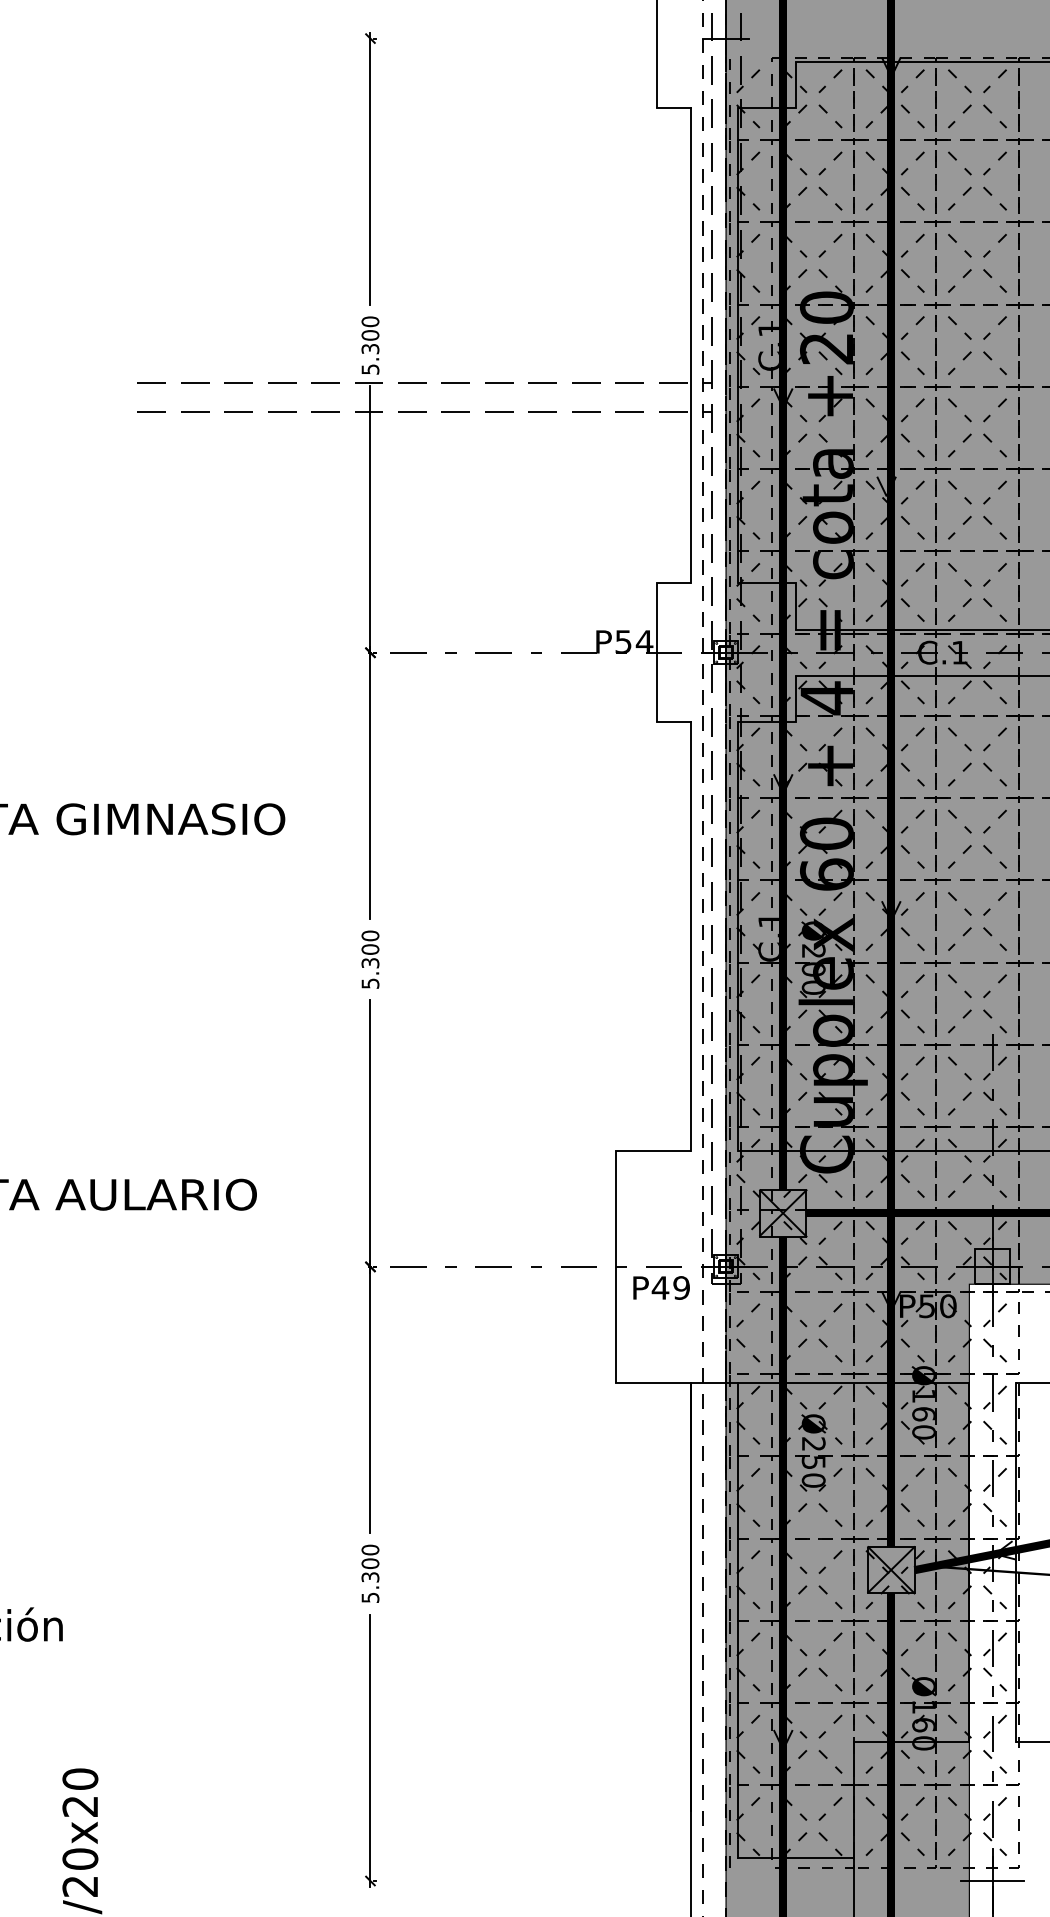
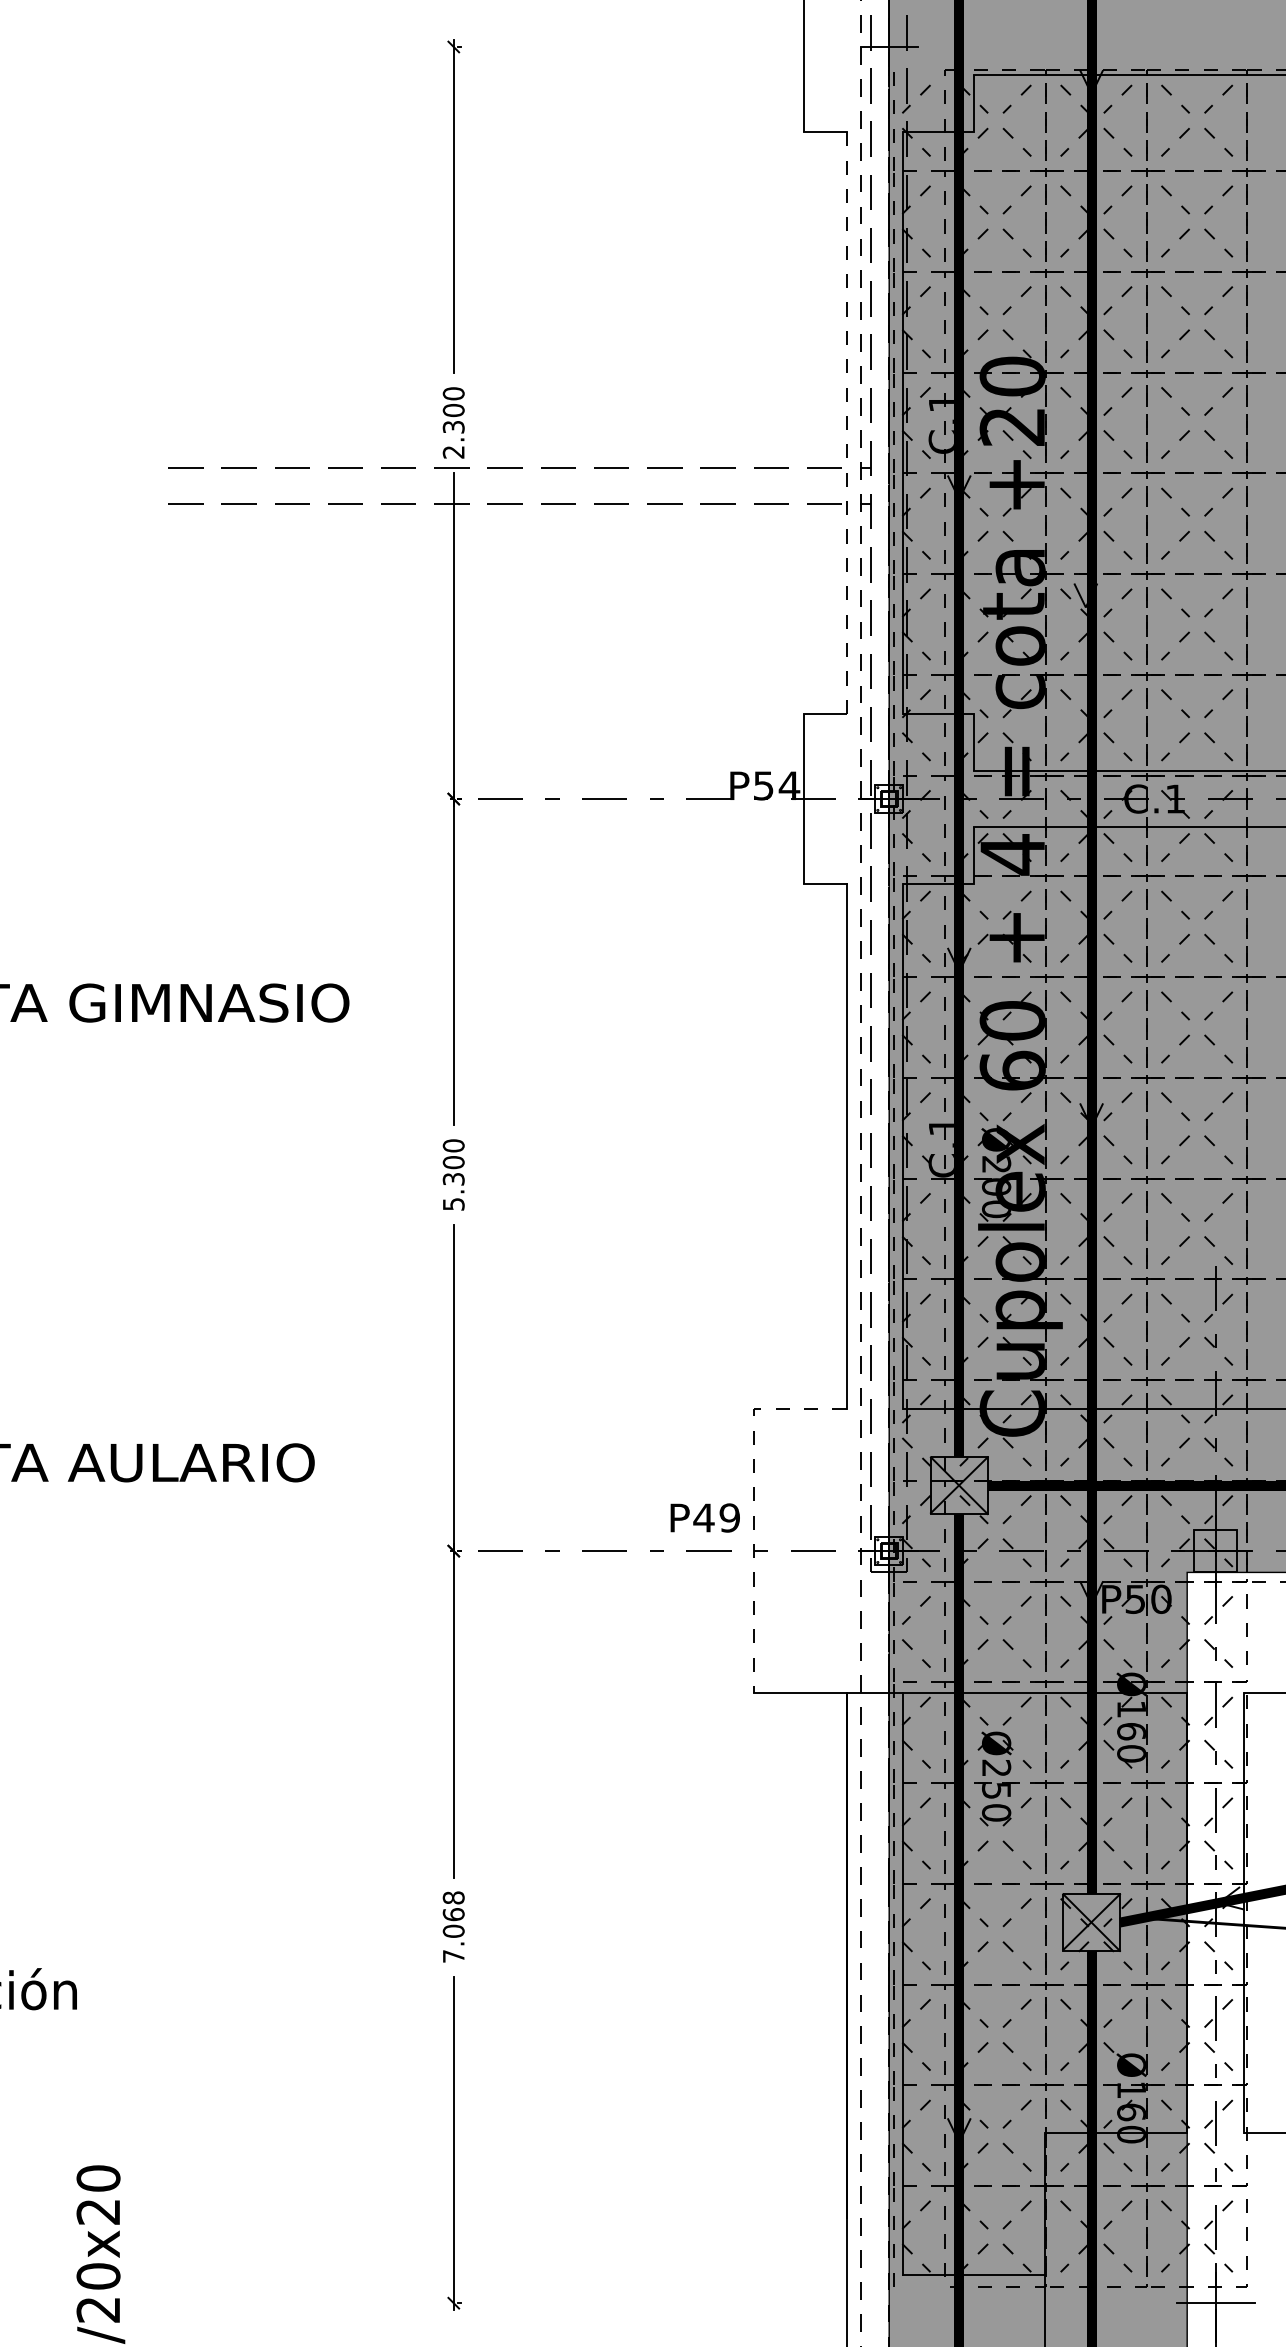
line: (691, 346) -> (846, 423), solid -> dashed
text: (370, 369) -> (453, 452), 5.300 -> 2.300
line: (616, 1228) -> (754, 1504), solid -> dashed
text: (660, 1287) -> (704, 1517), moved
text: (370, 1573) -> (453, 1926), 5.300 -> 7.068

